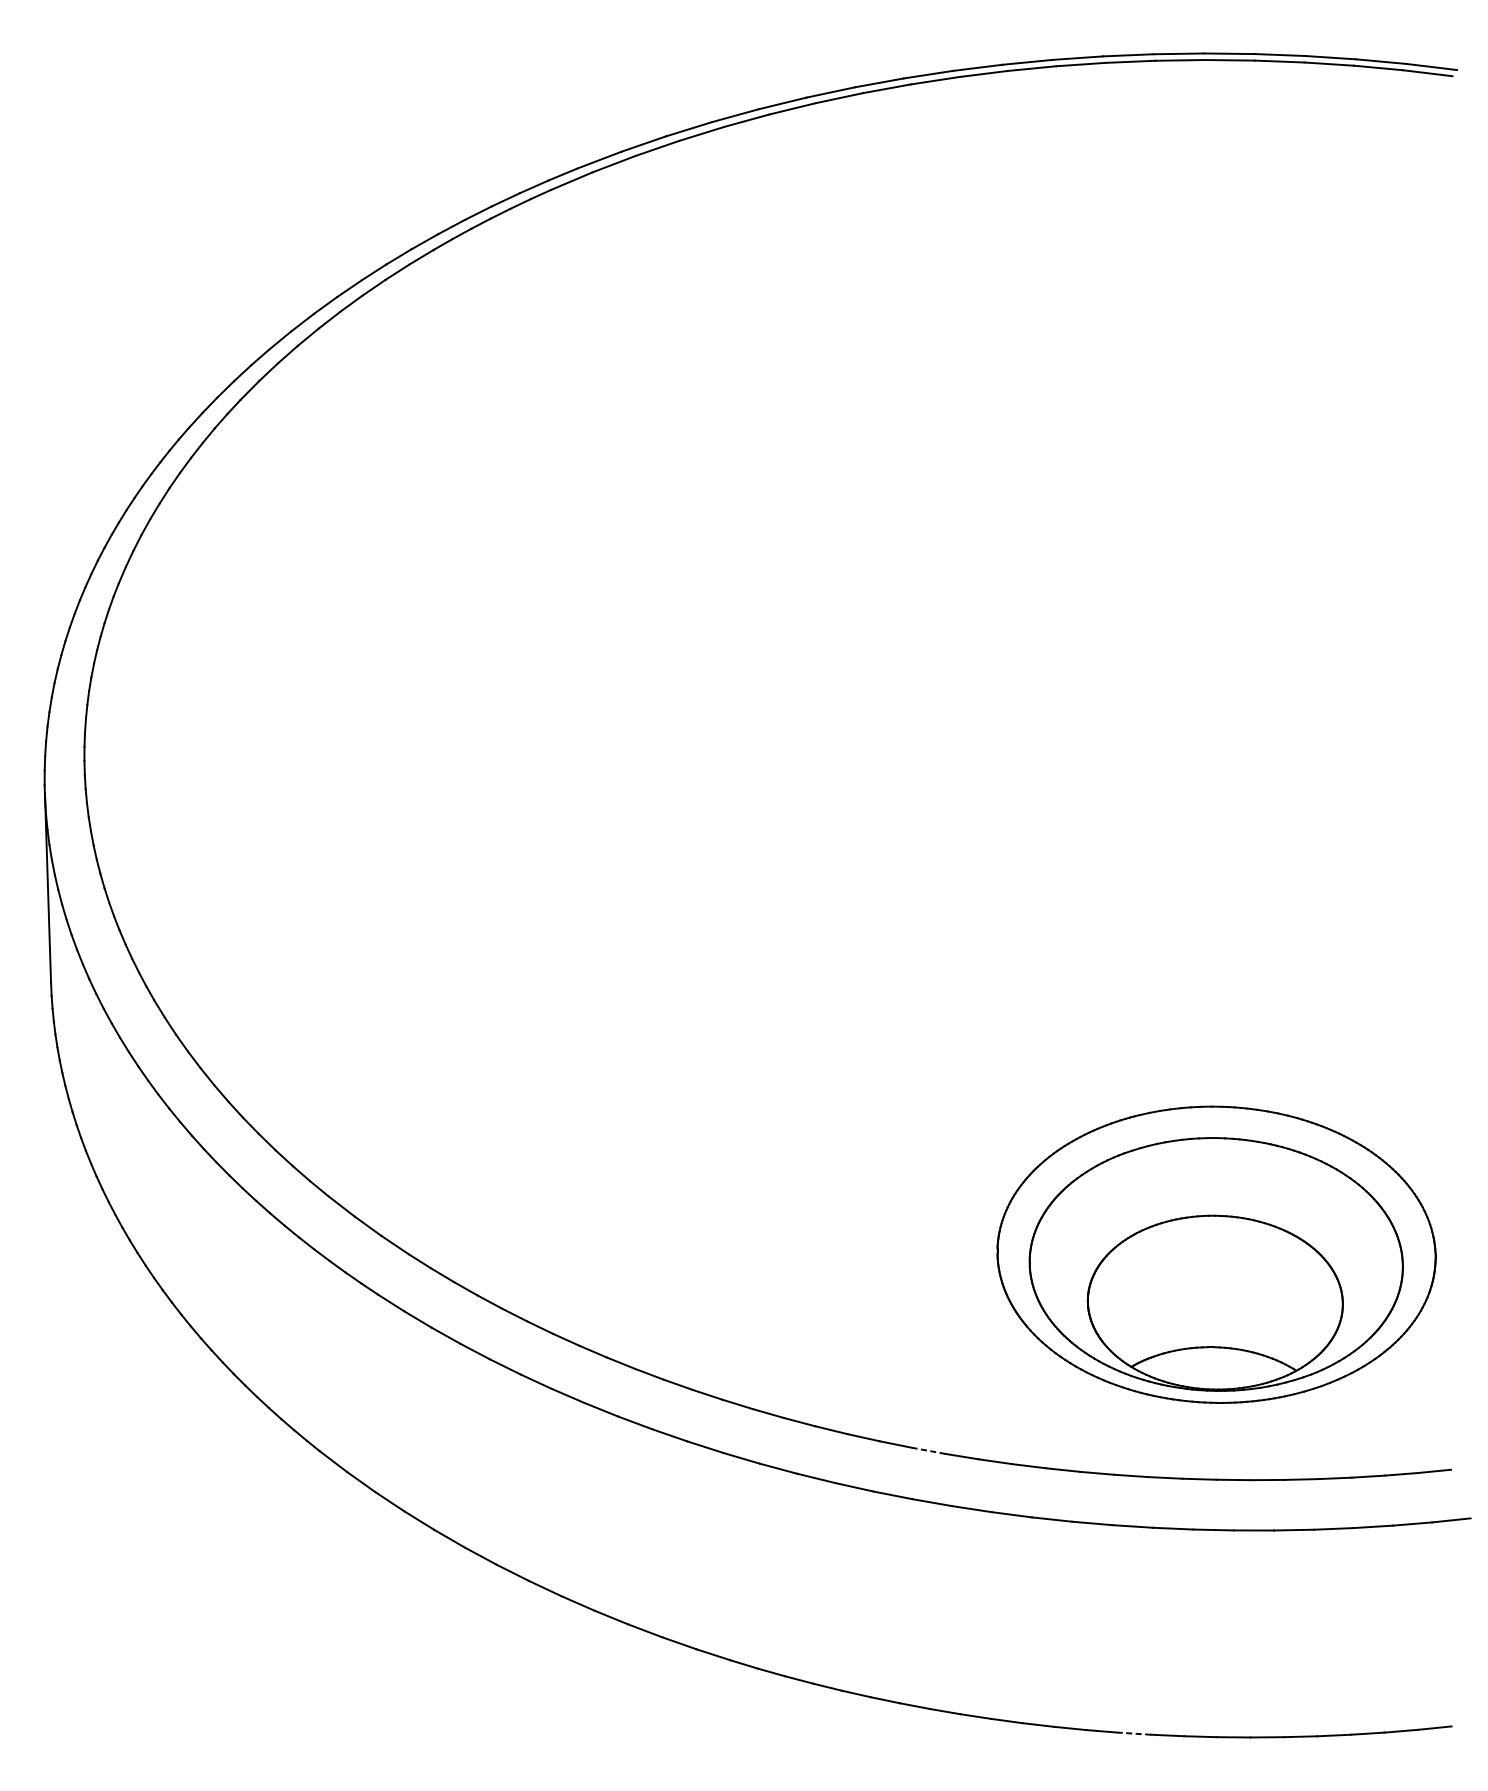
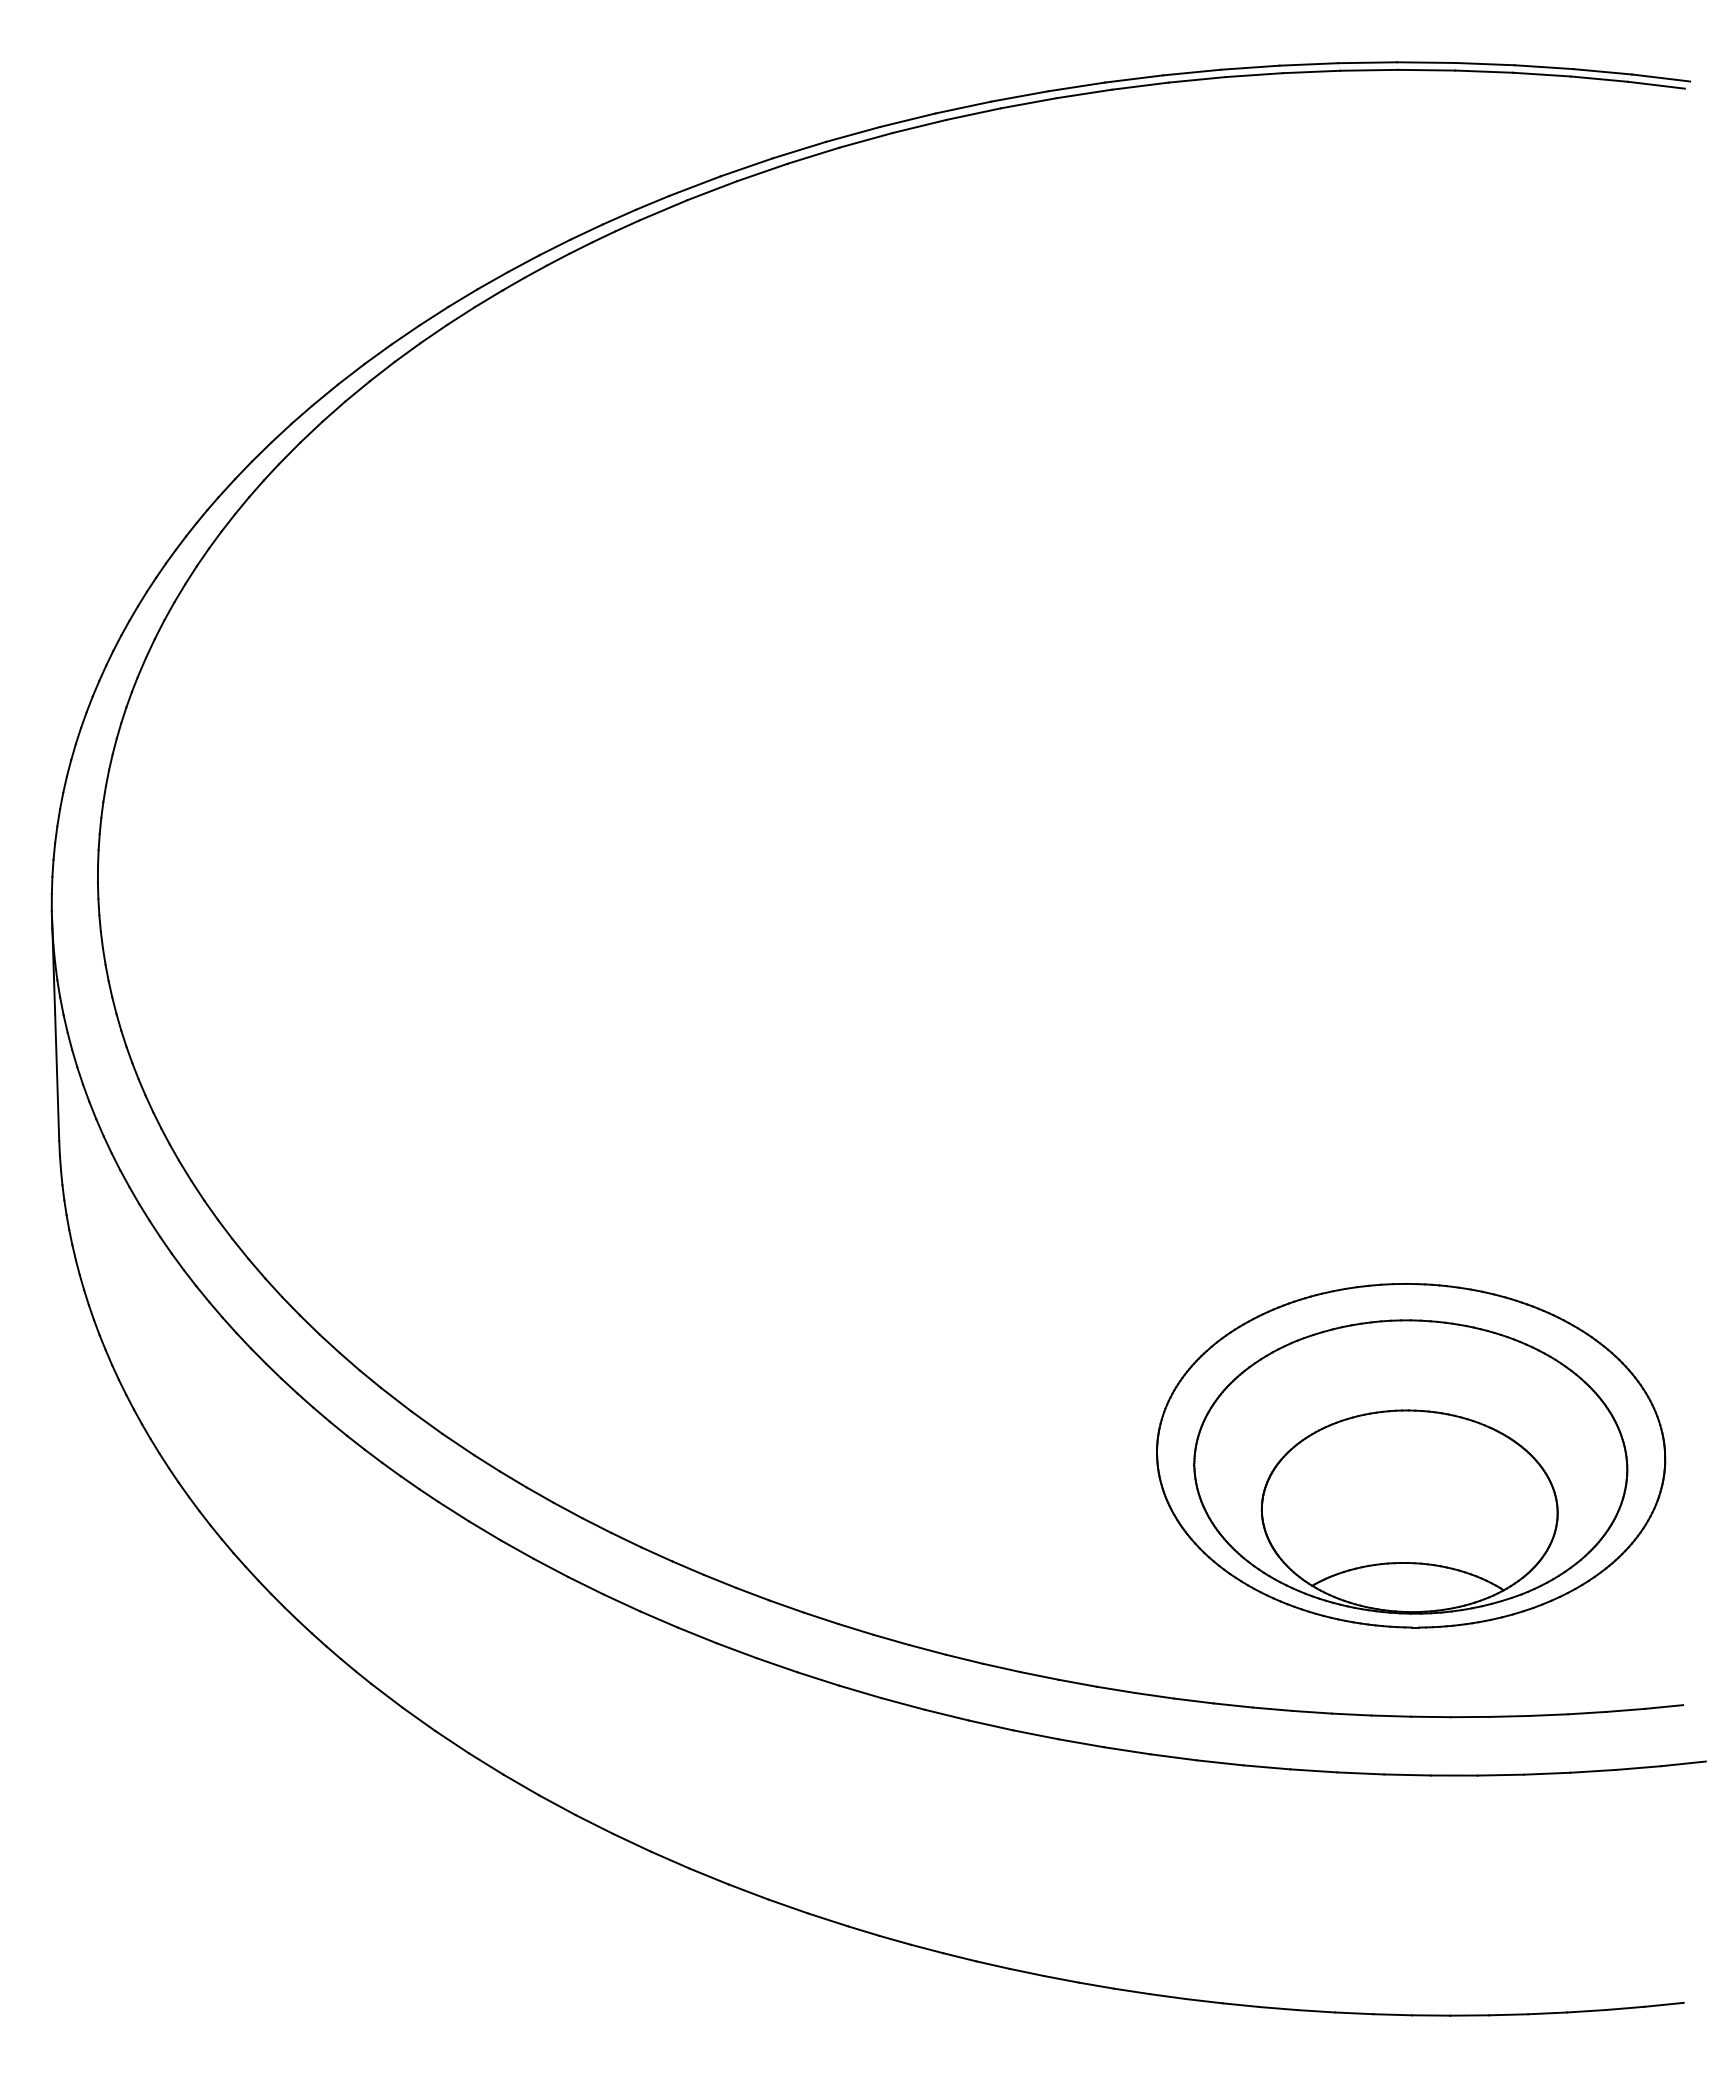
line: (928, 1451) -> (1077, 1683), dashed -> solid
line: (1134, 1733) -> (1316, 2011), dashed -> solid

